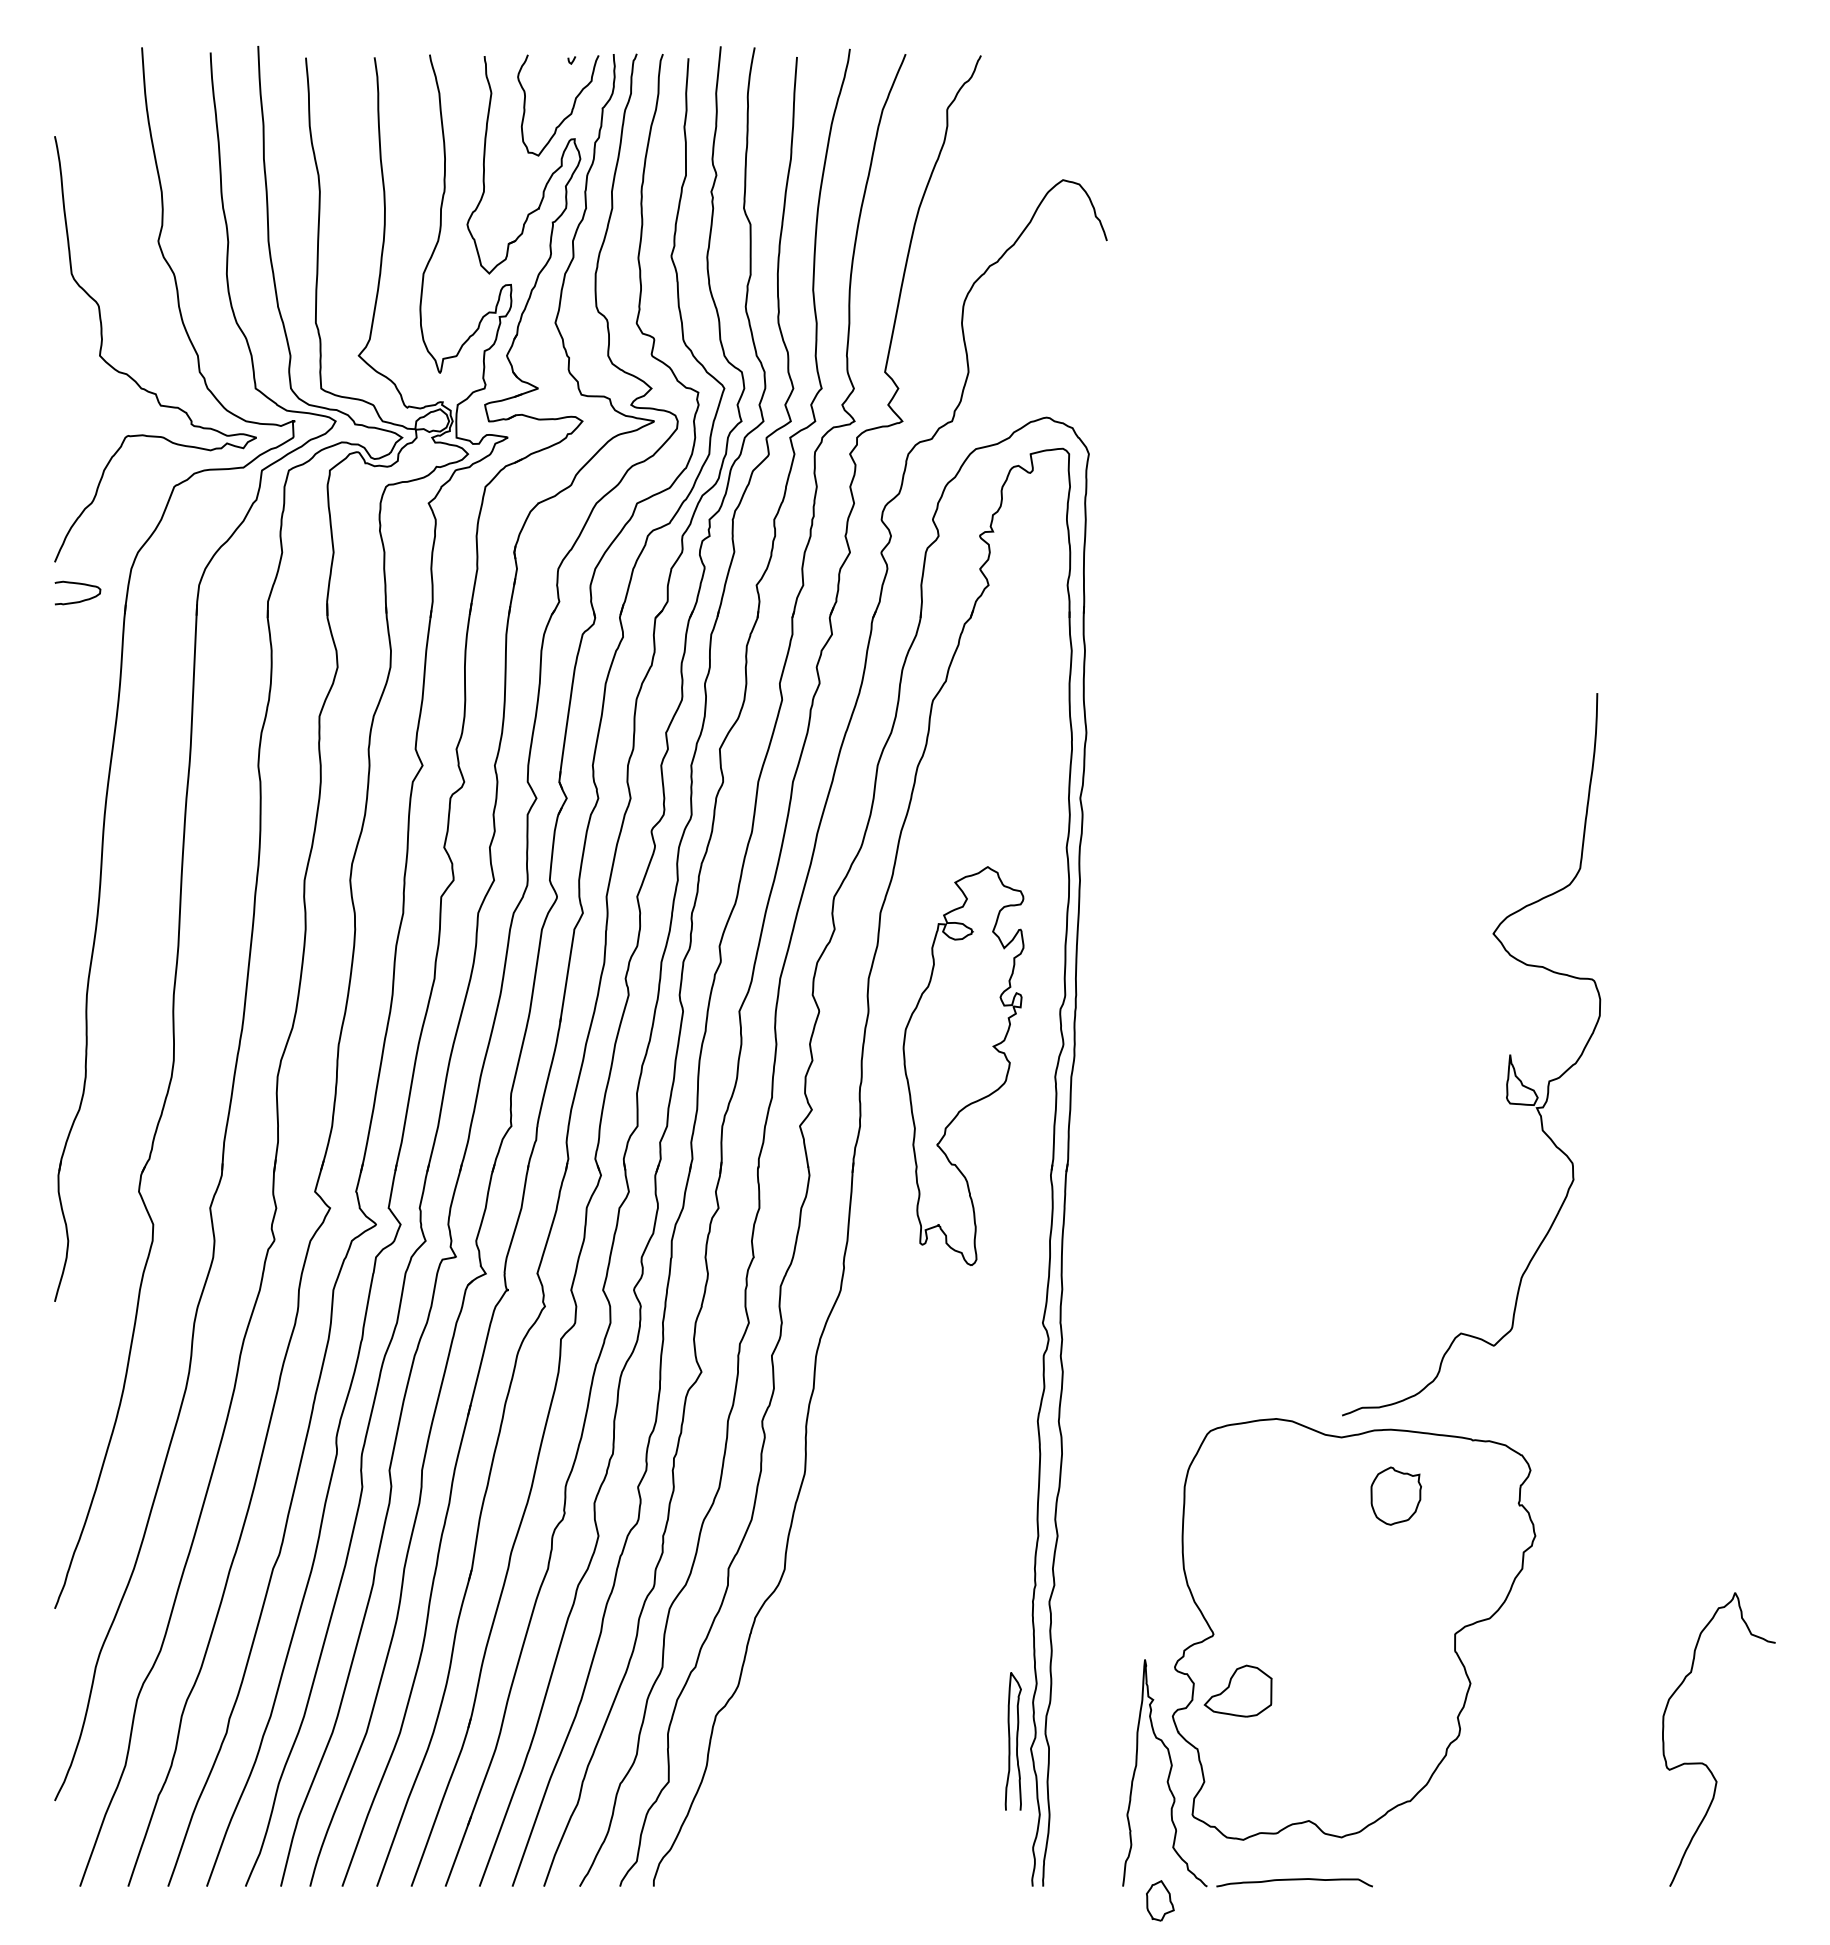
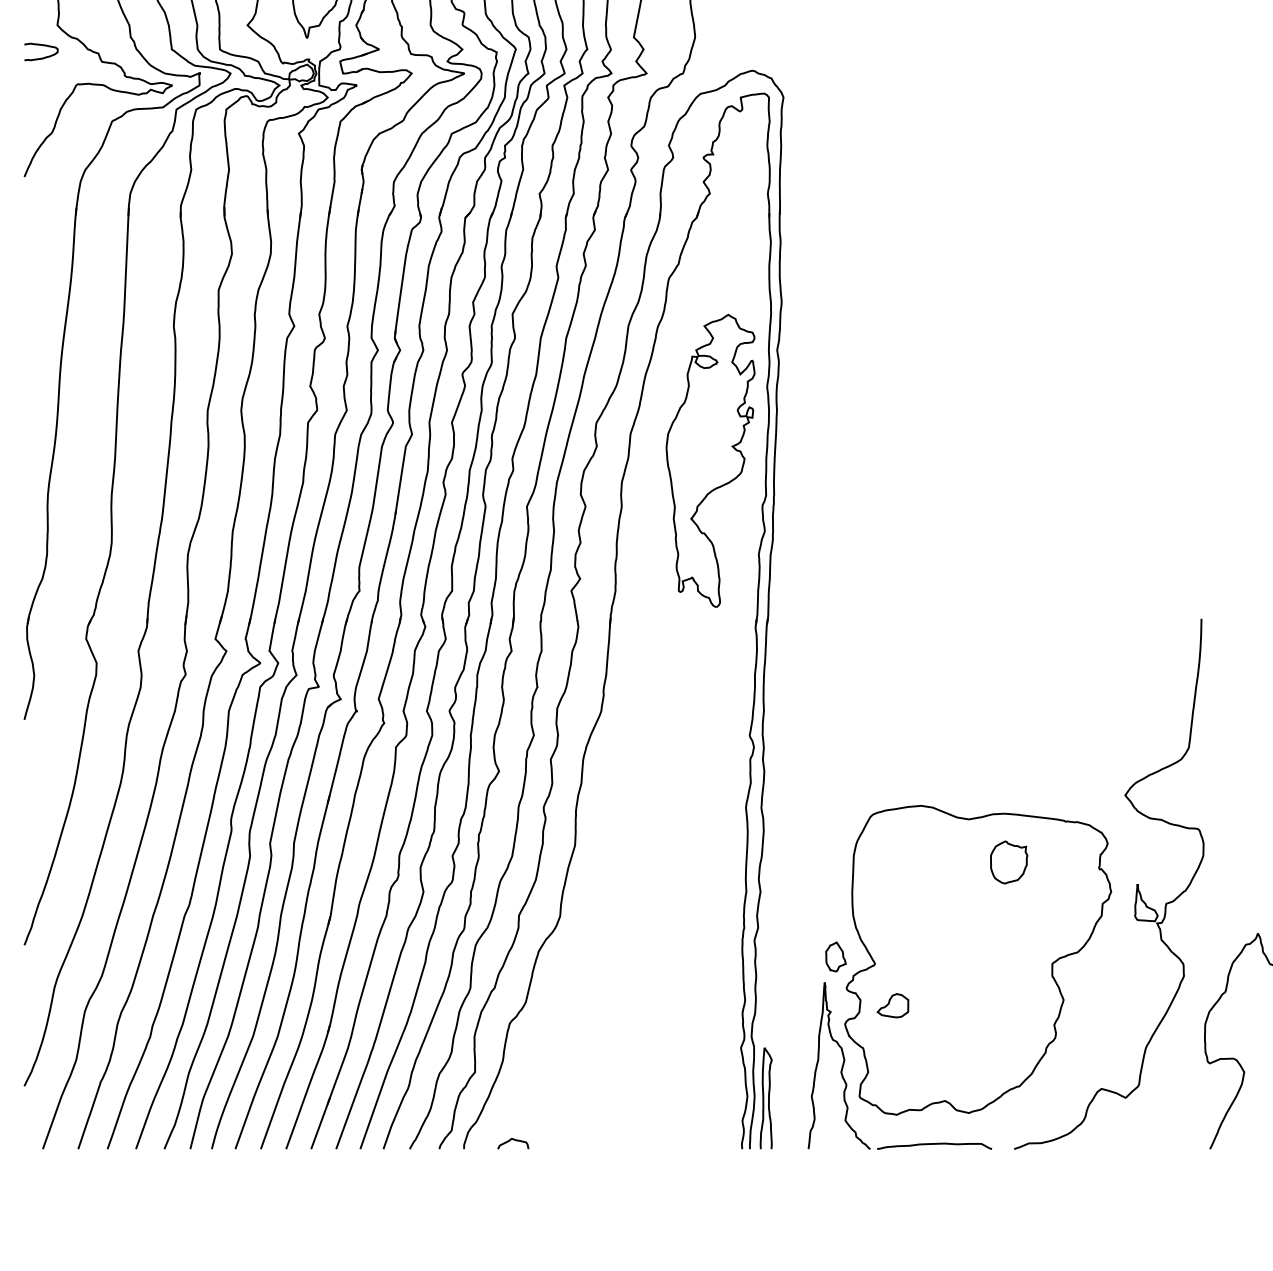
curve: (77, 584) -> (41, 45), moved
part: (1508, 1059) -> (1136, 887), moved
part: (963, 1066) -> (710, 461), moved
part: (1237, 1691) -> (892, 1005), size x0.62
curve: (1010, 1741) -> (764, 1098), moved
curve: (721, 1874) -> (513, 1140), added
part: (1160, 1900) -> (836, 956), moved

